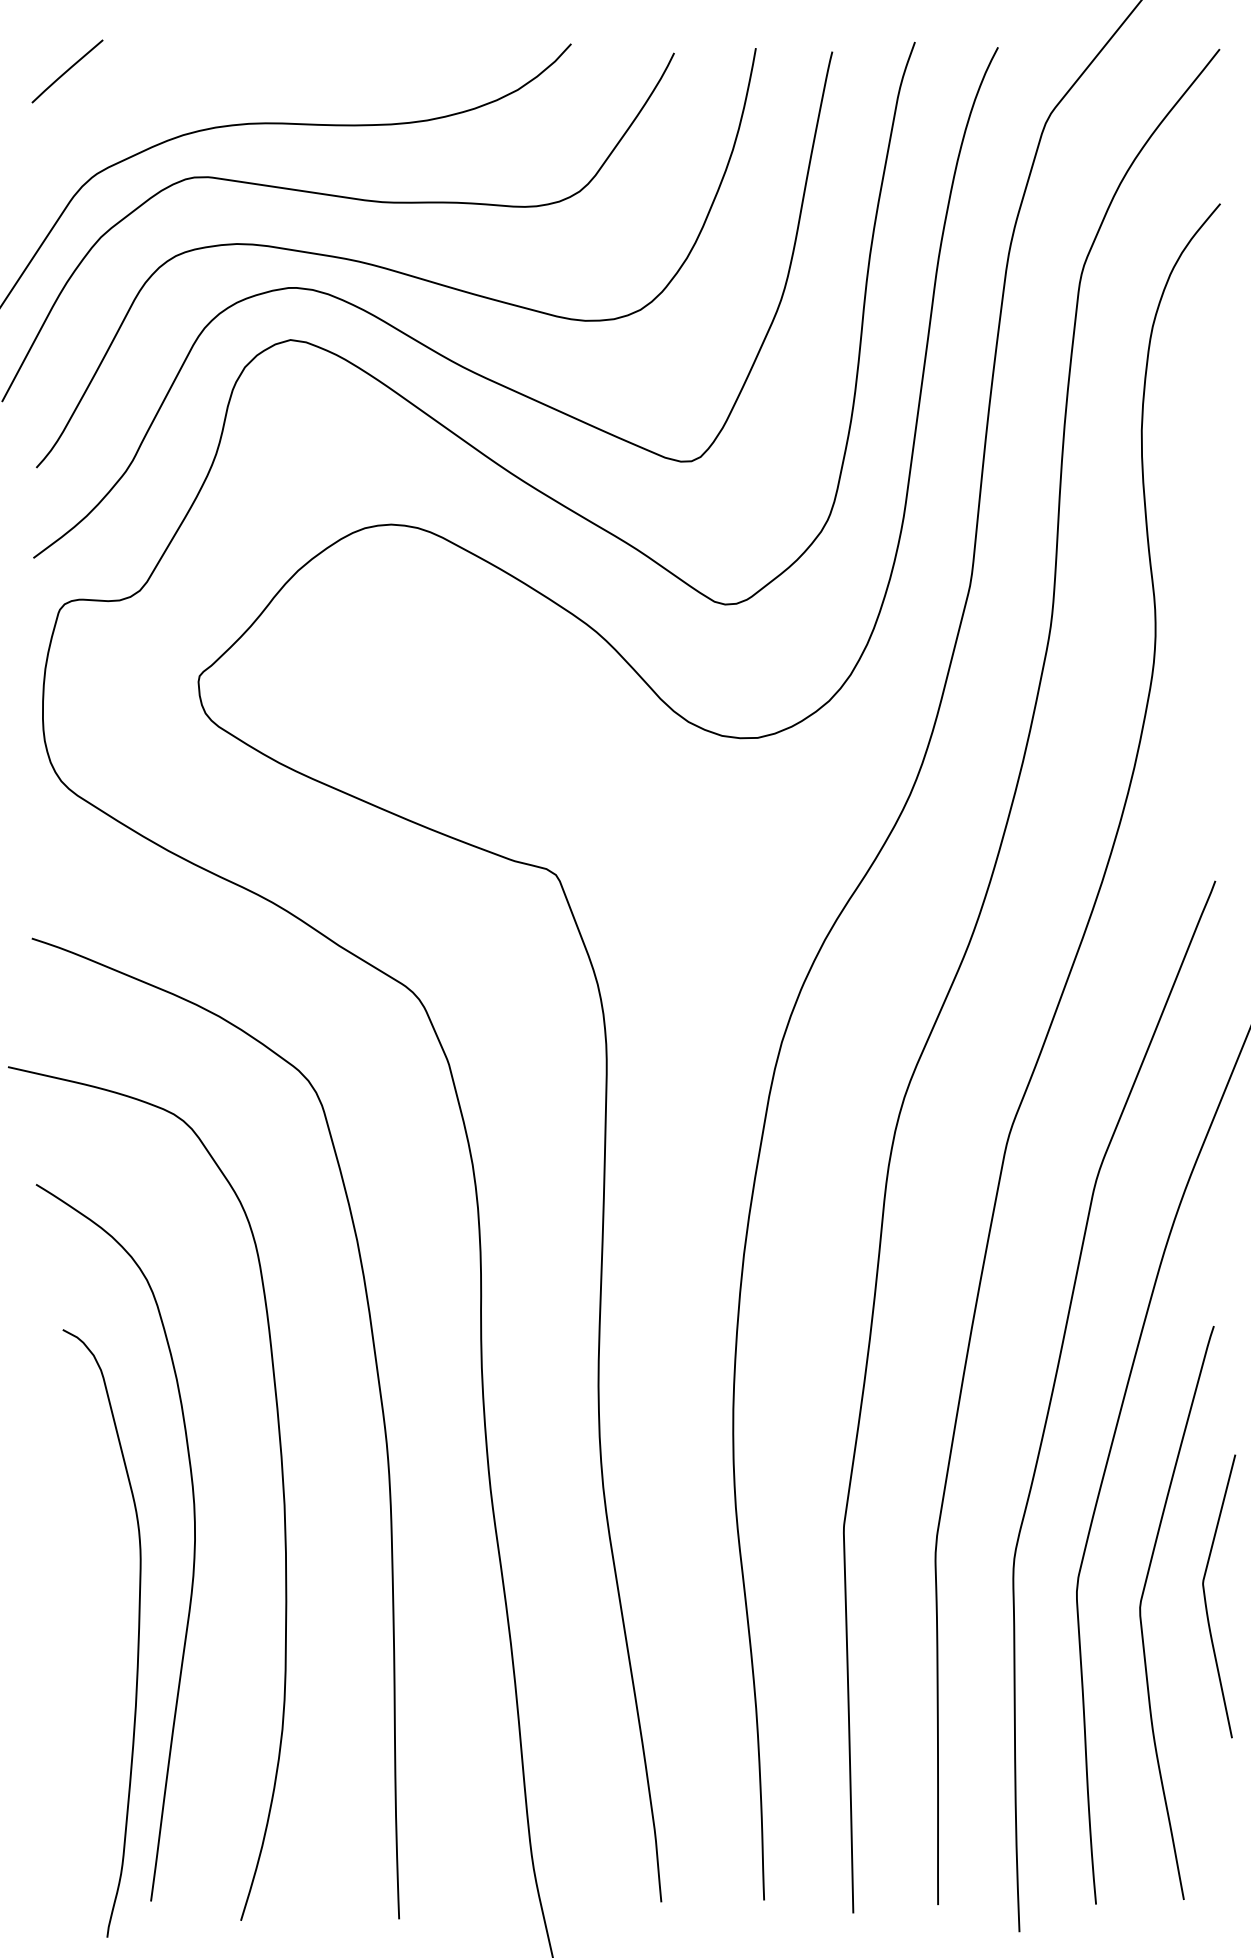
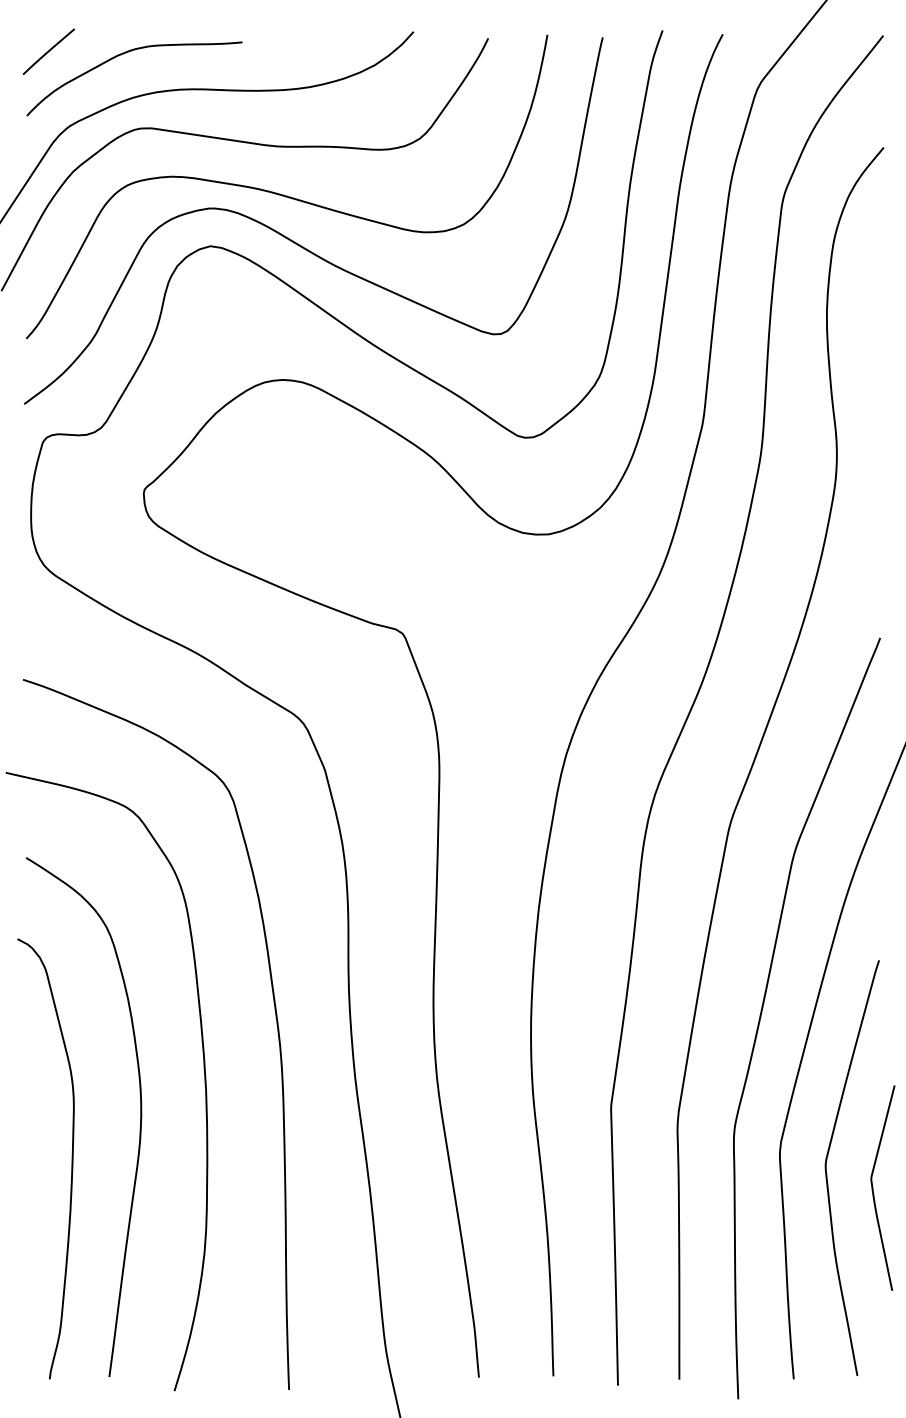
curve: (174, 73) -> (126, 53), added
curve: (1206, 1595) -> (873, 1187), moved
curve: (137, 1632) -> (71, 1158), moved

